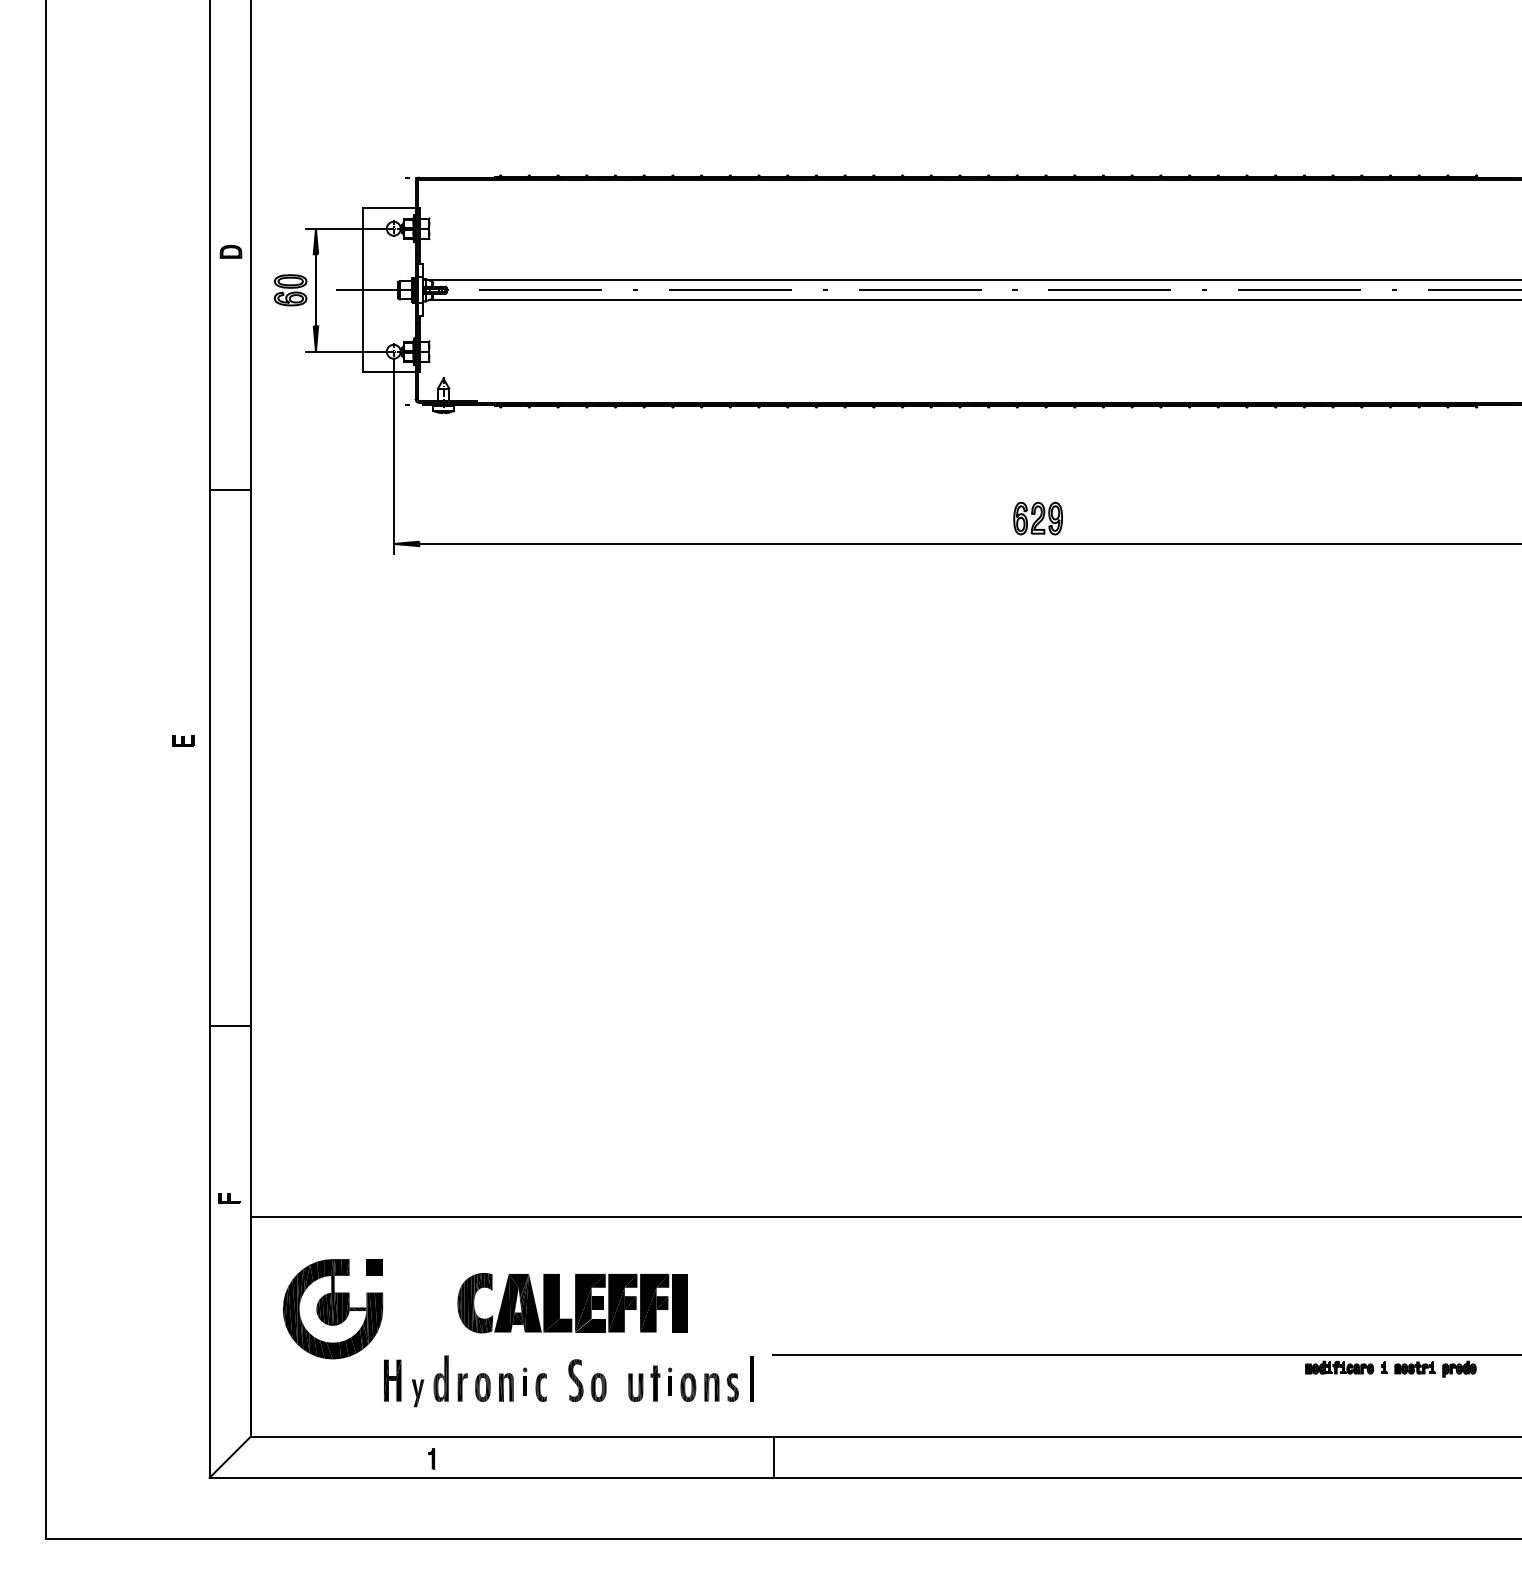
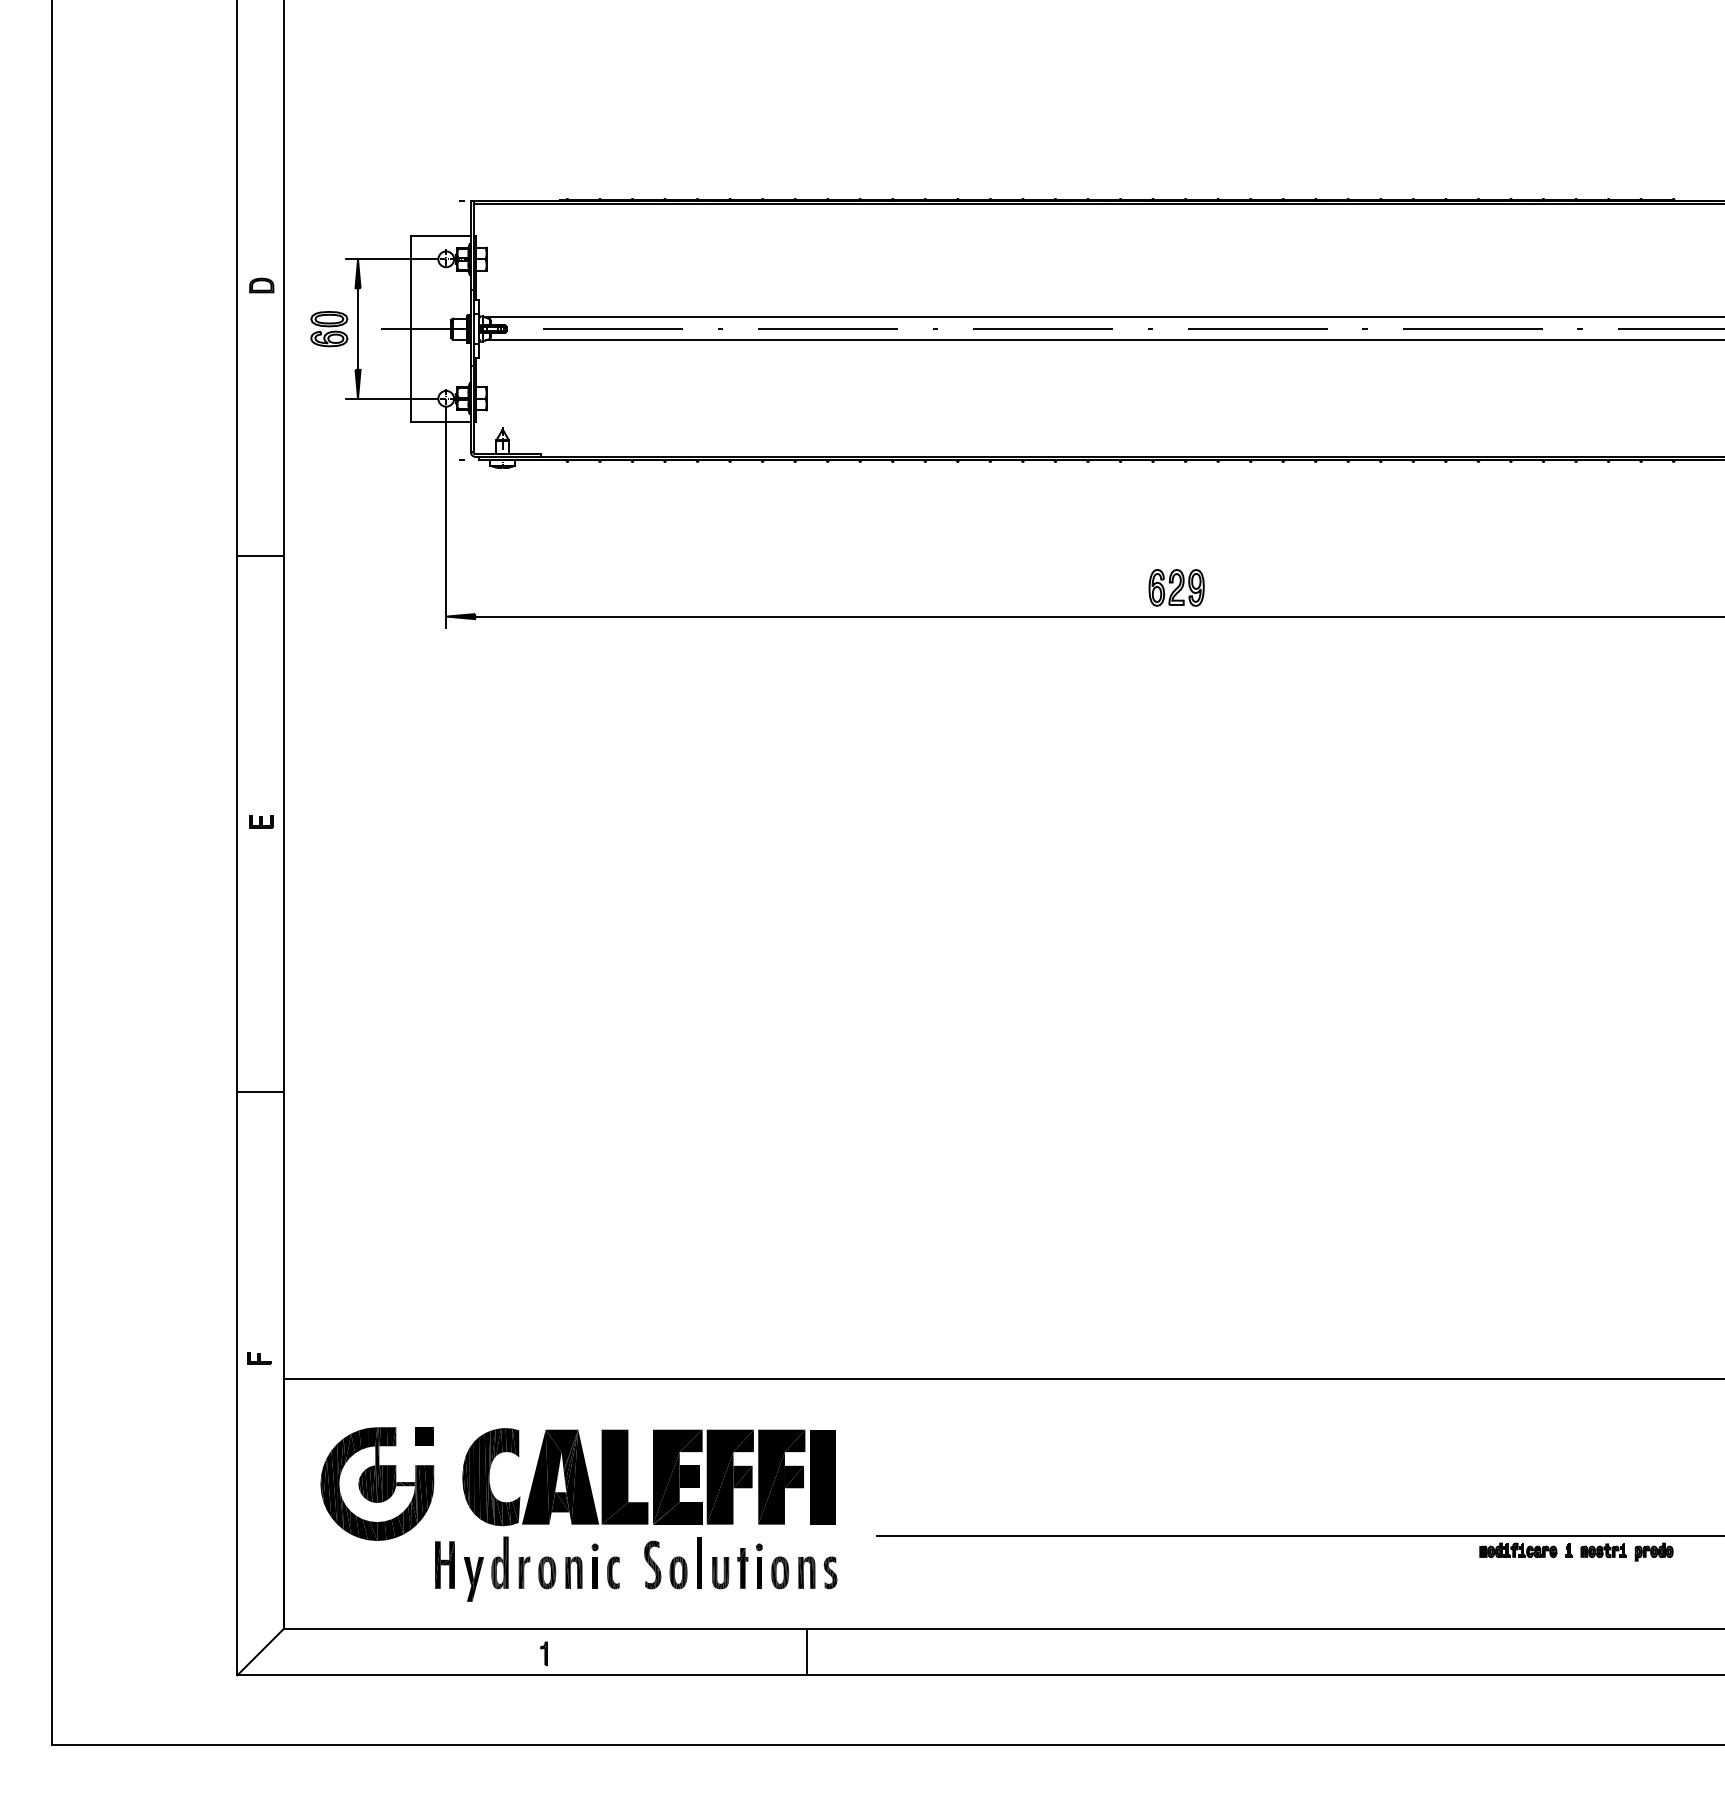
part: (183, 740) -> (261, 821), moved
line: (229, 1026) -> (260, 1092), moved
part: (572, 1303) -> (648, 1477), size x1.43
line: (752, 1378) -> (699, 1562), moved
part: (524, 1381) -> (594, 1565), size x1.43
part: (670, 1381) -> (759, 1565), size x1.43
part: (417, 1393) -> (473, 1579), size x1.43
line: (773, 1456) -> (806, 1651), moved
part: (431, 1458) -> (543, 1653), moved

